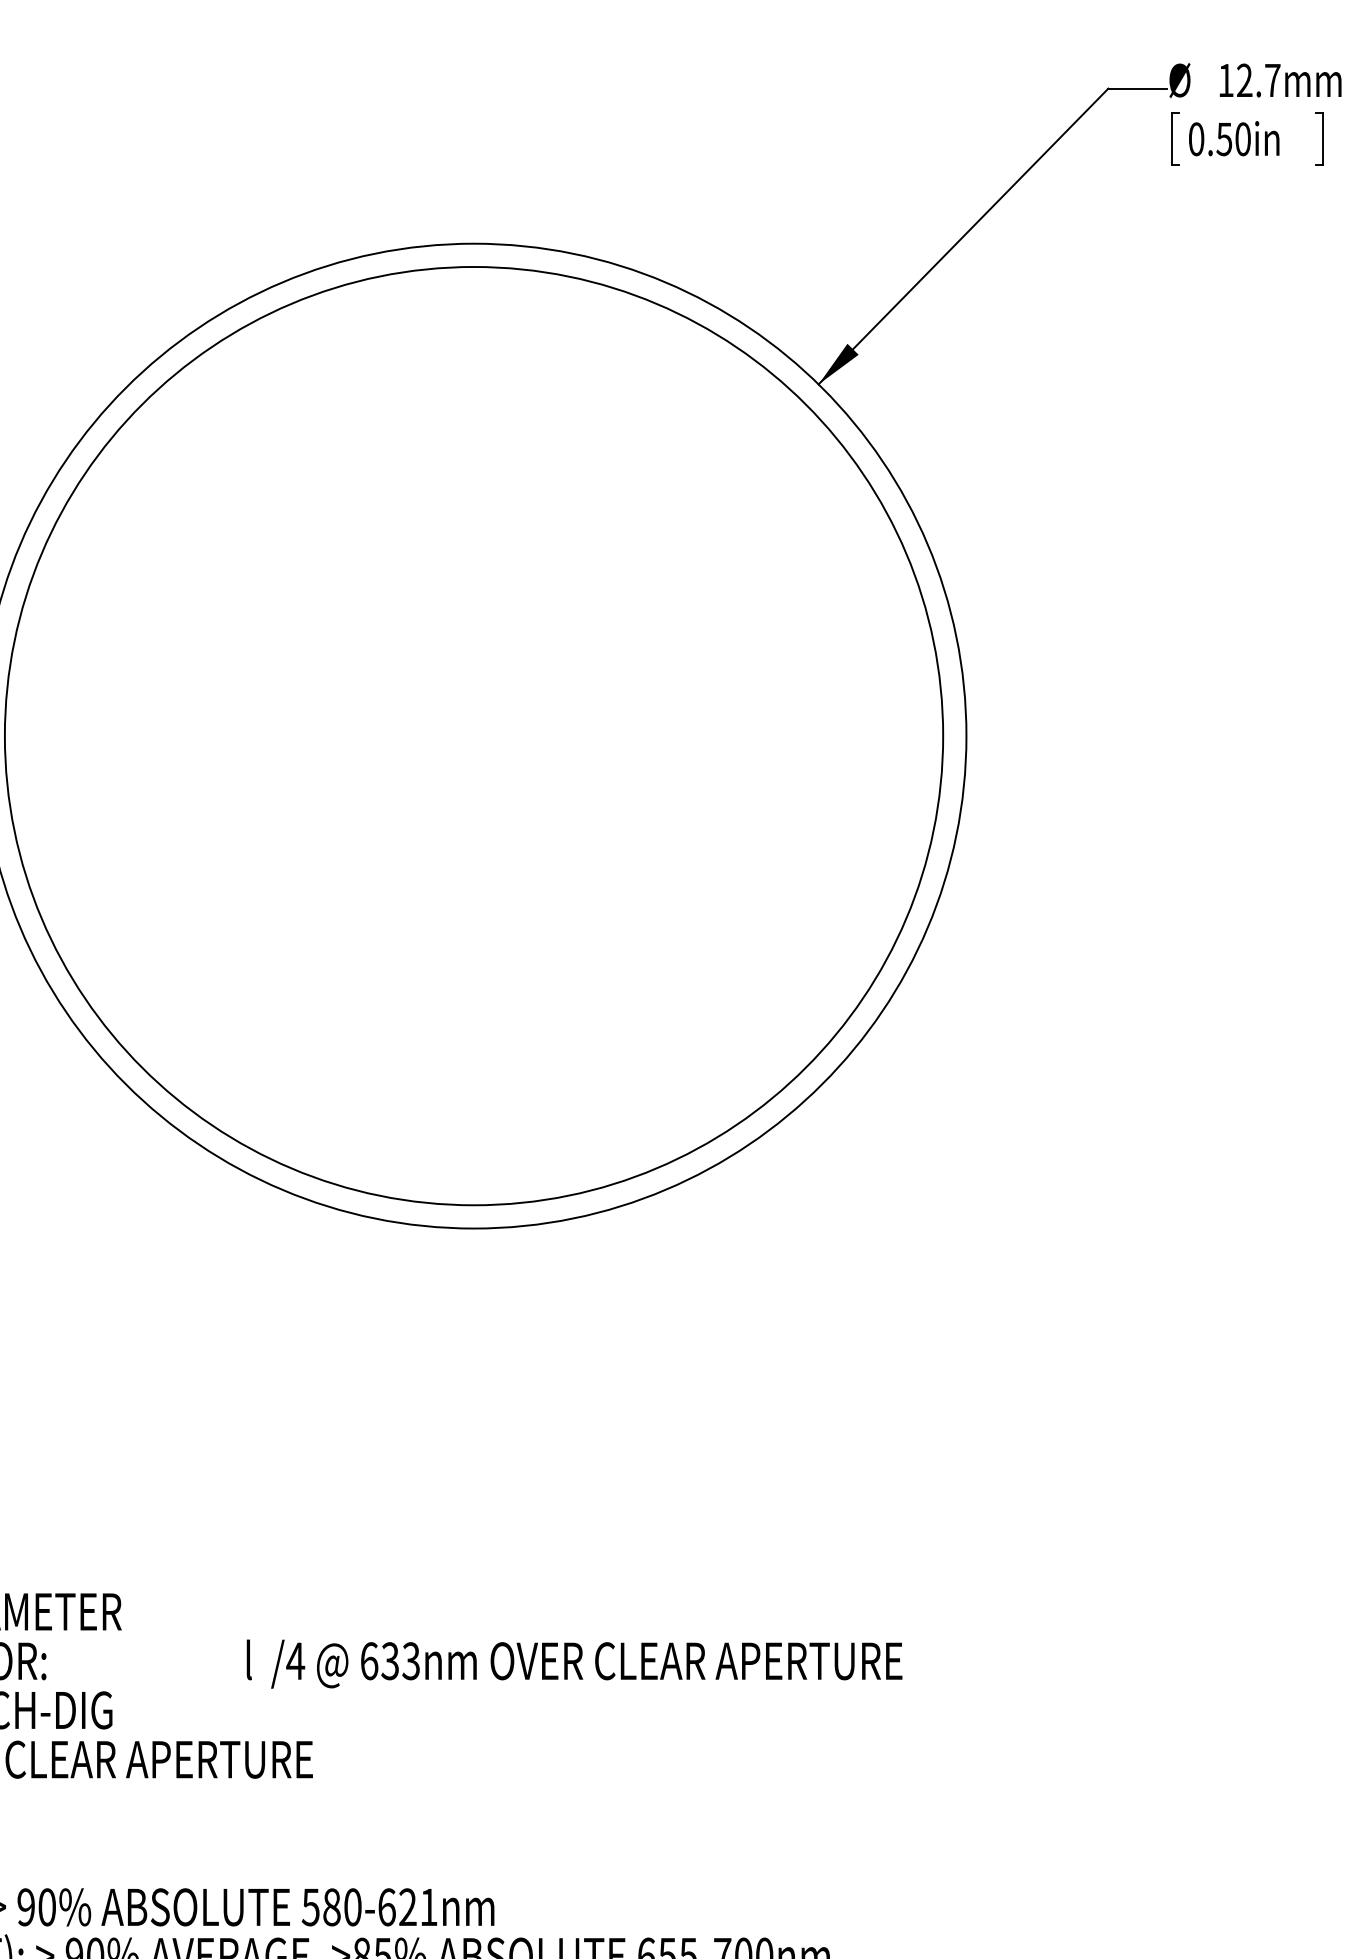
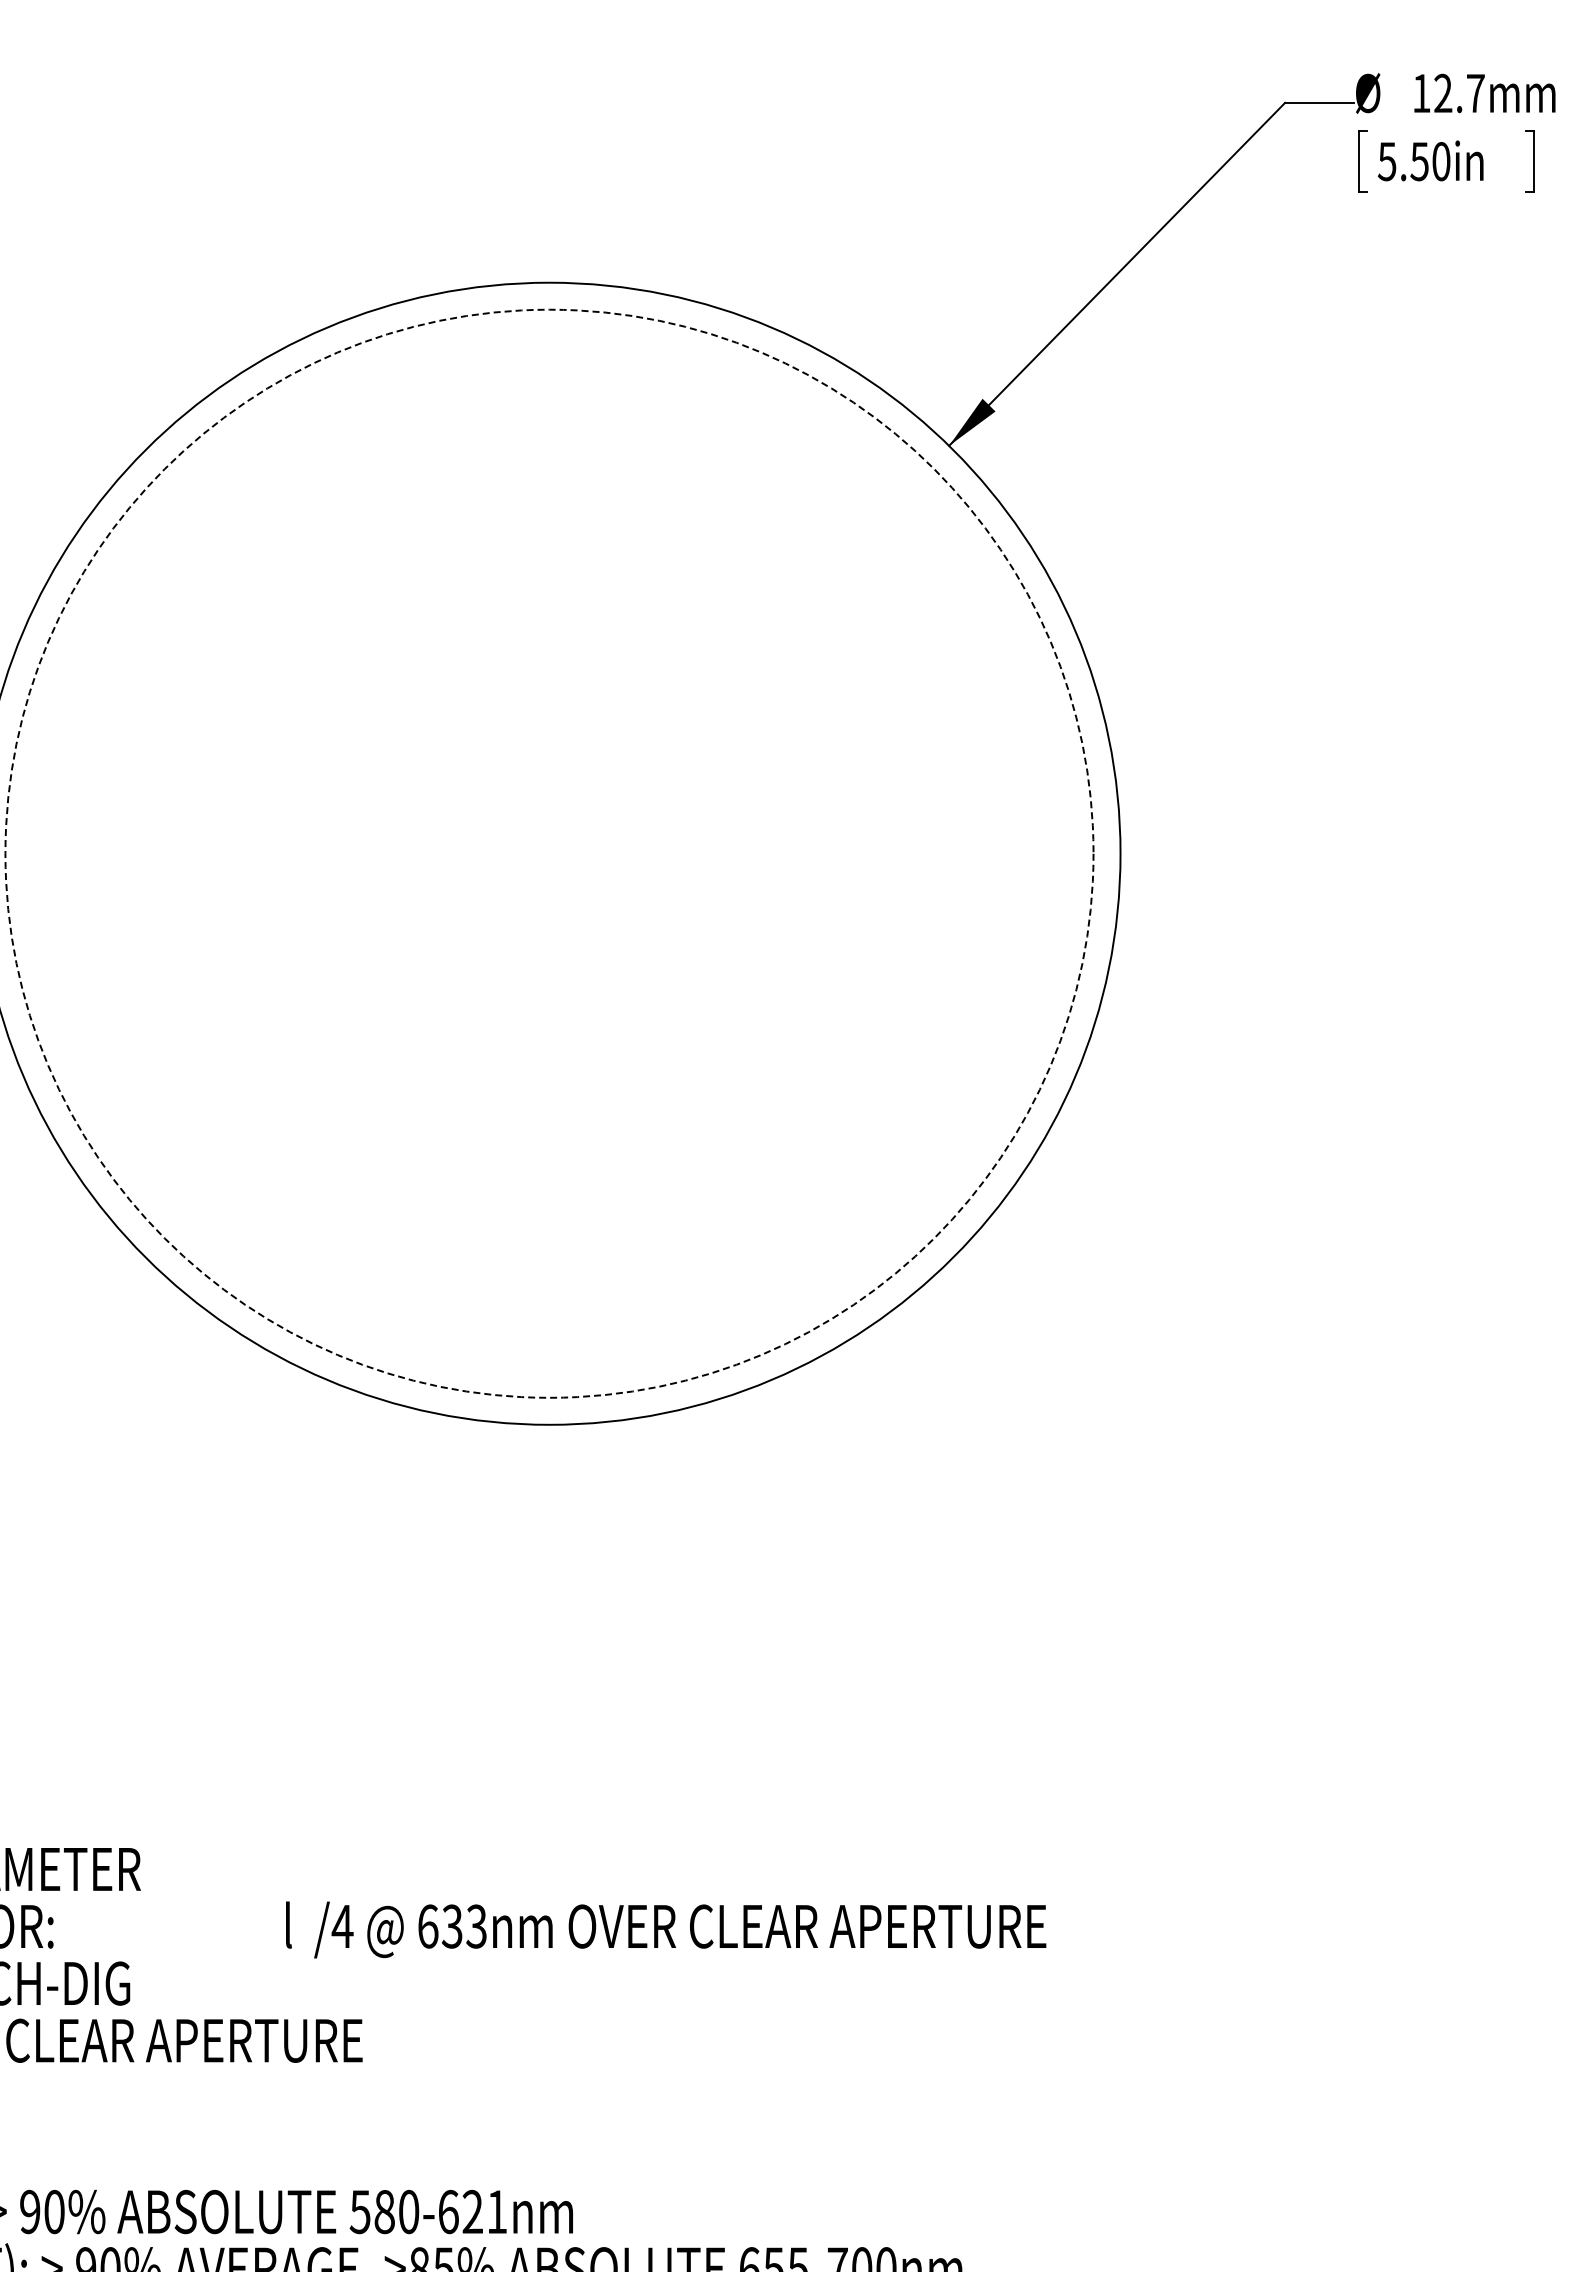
text: (1195, 139) -> (1386, 161), 0.50in -> 5.50in
circle: (474, 735) -> (549, 853), solid -> dashed

